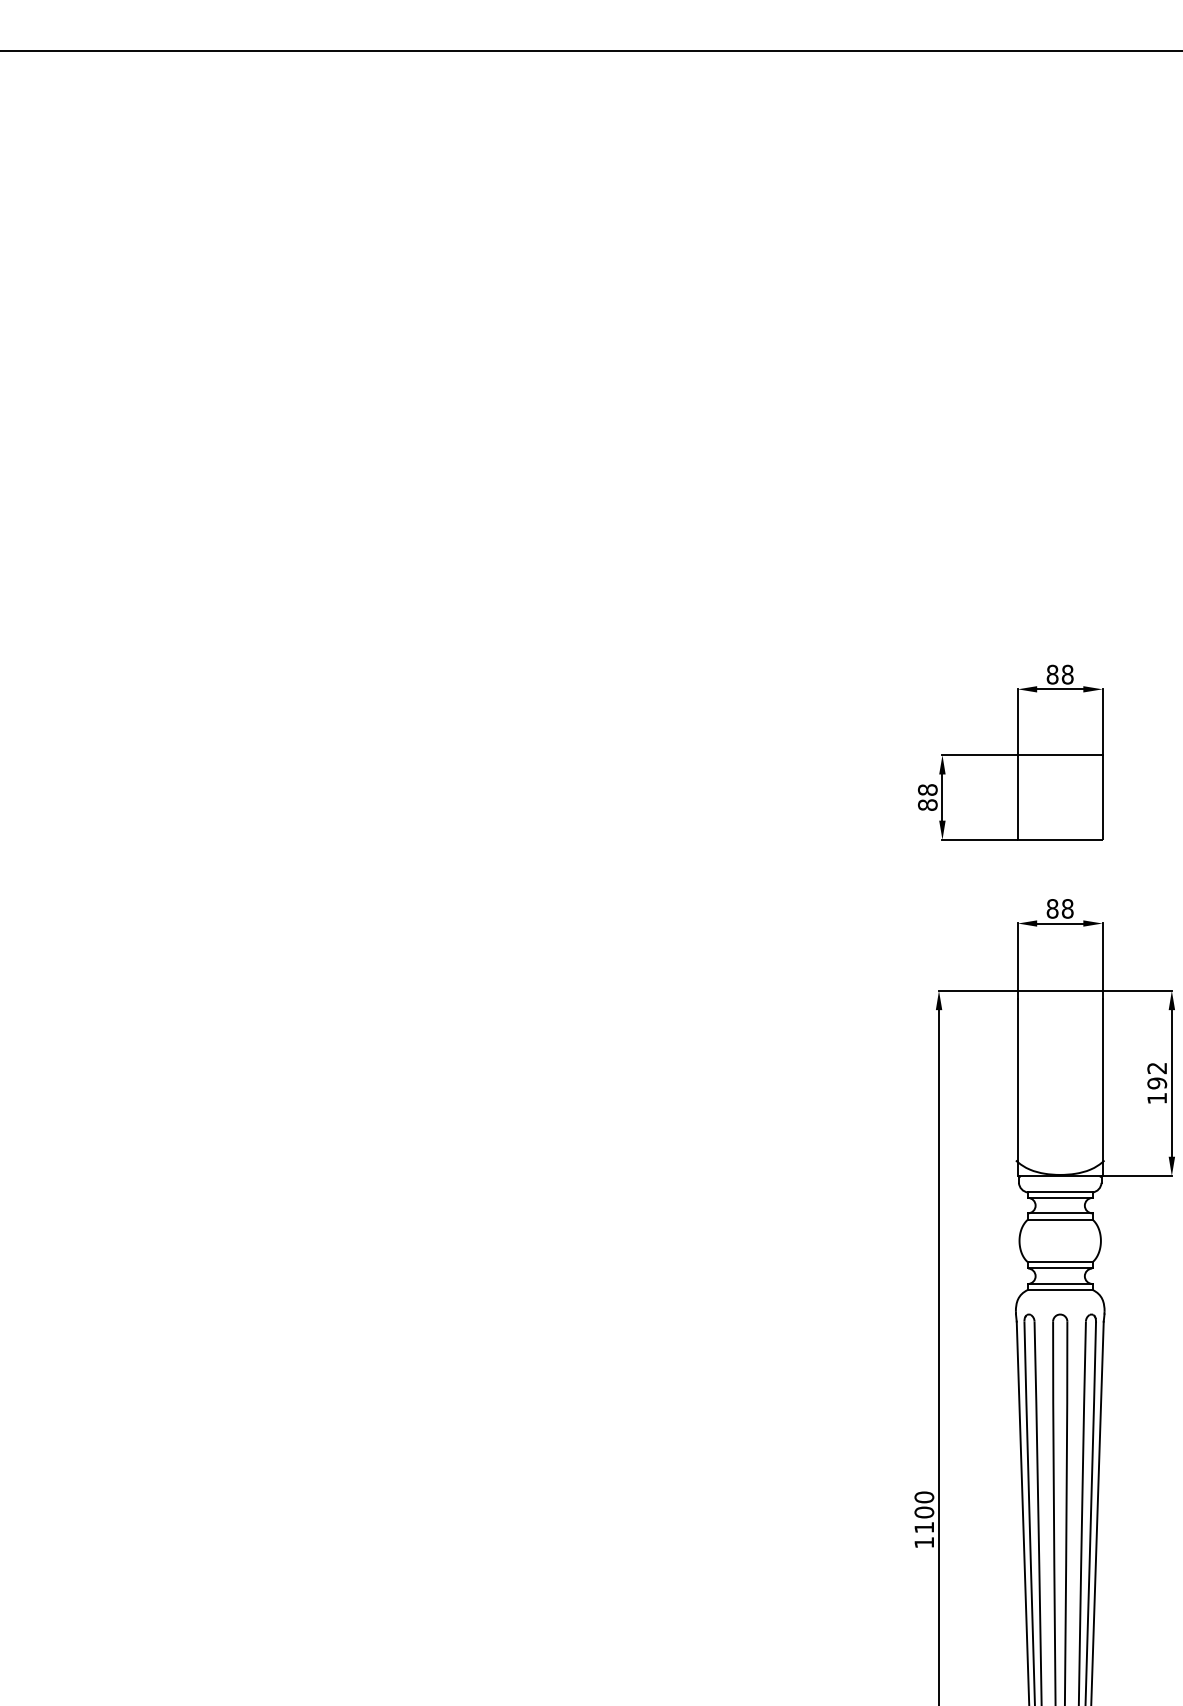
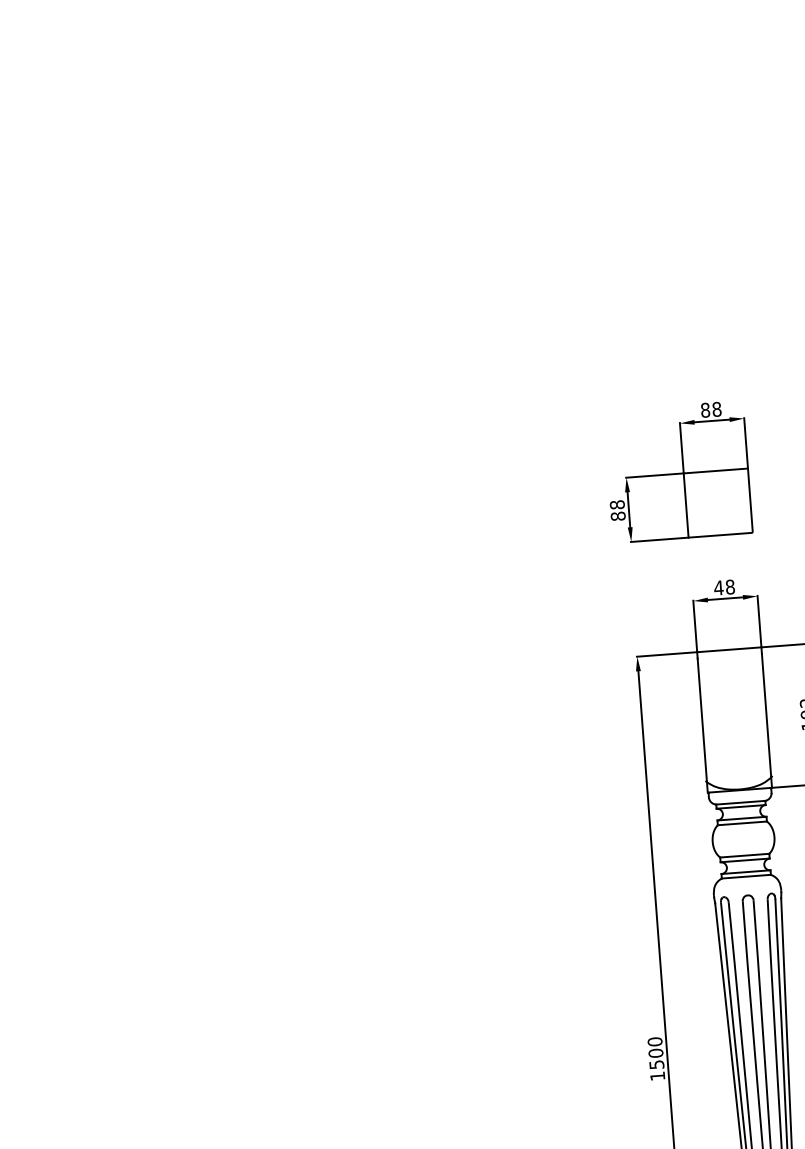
text: (1052, 908) -> (718, 587), 88 -> 48
text: (924, 1527) -> (656, 1064), 1100 -> 1500

